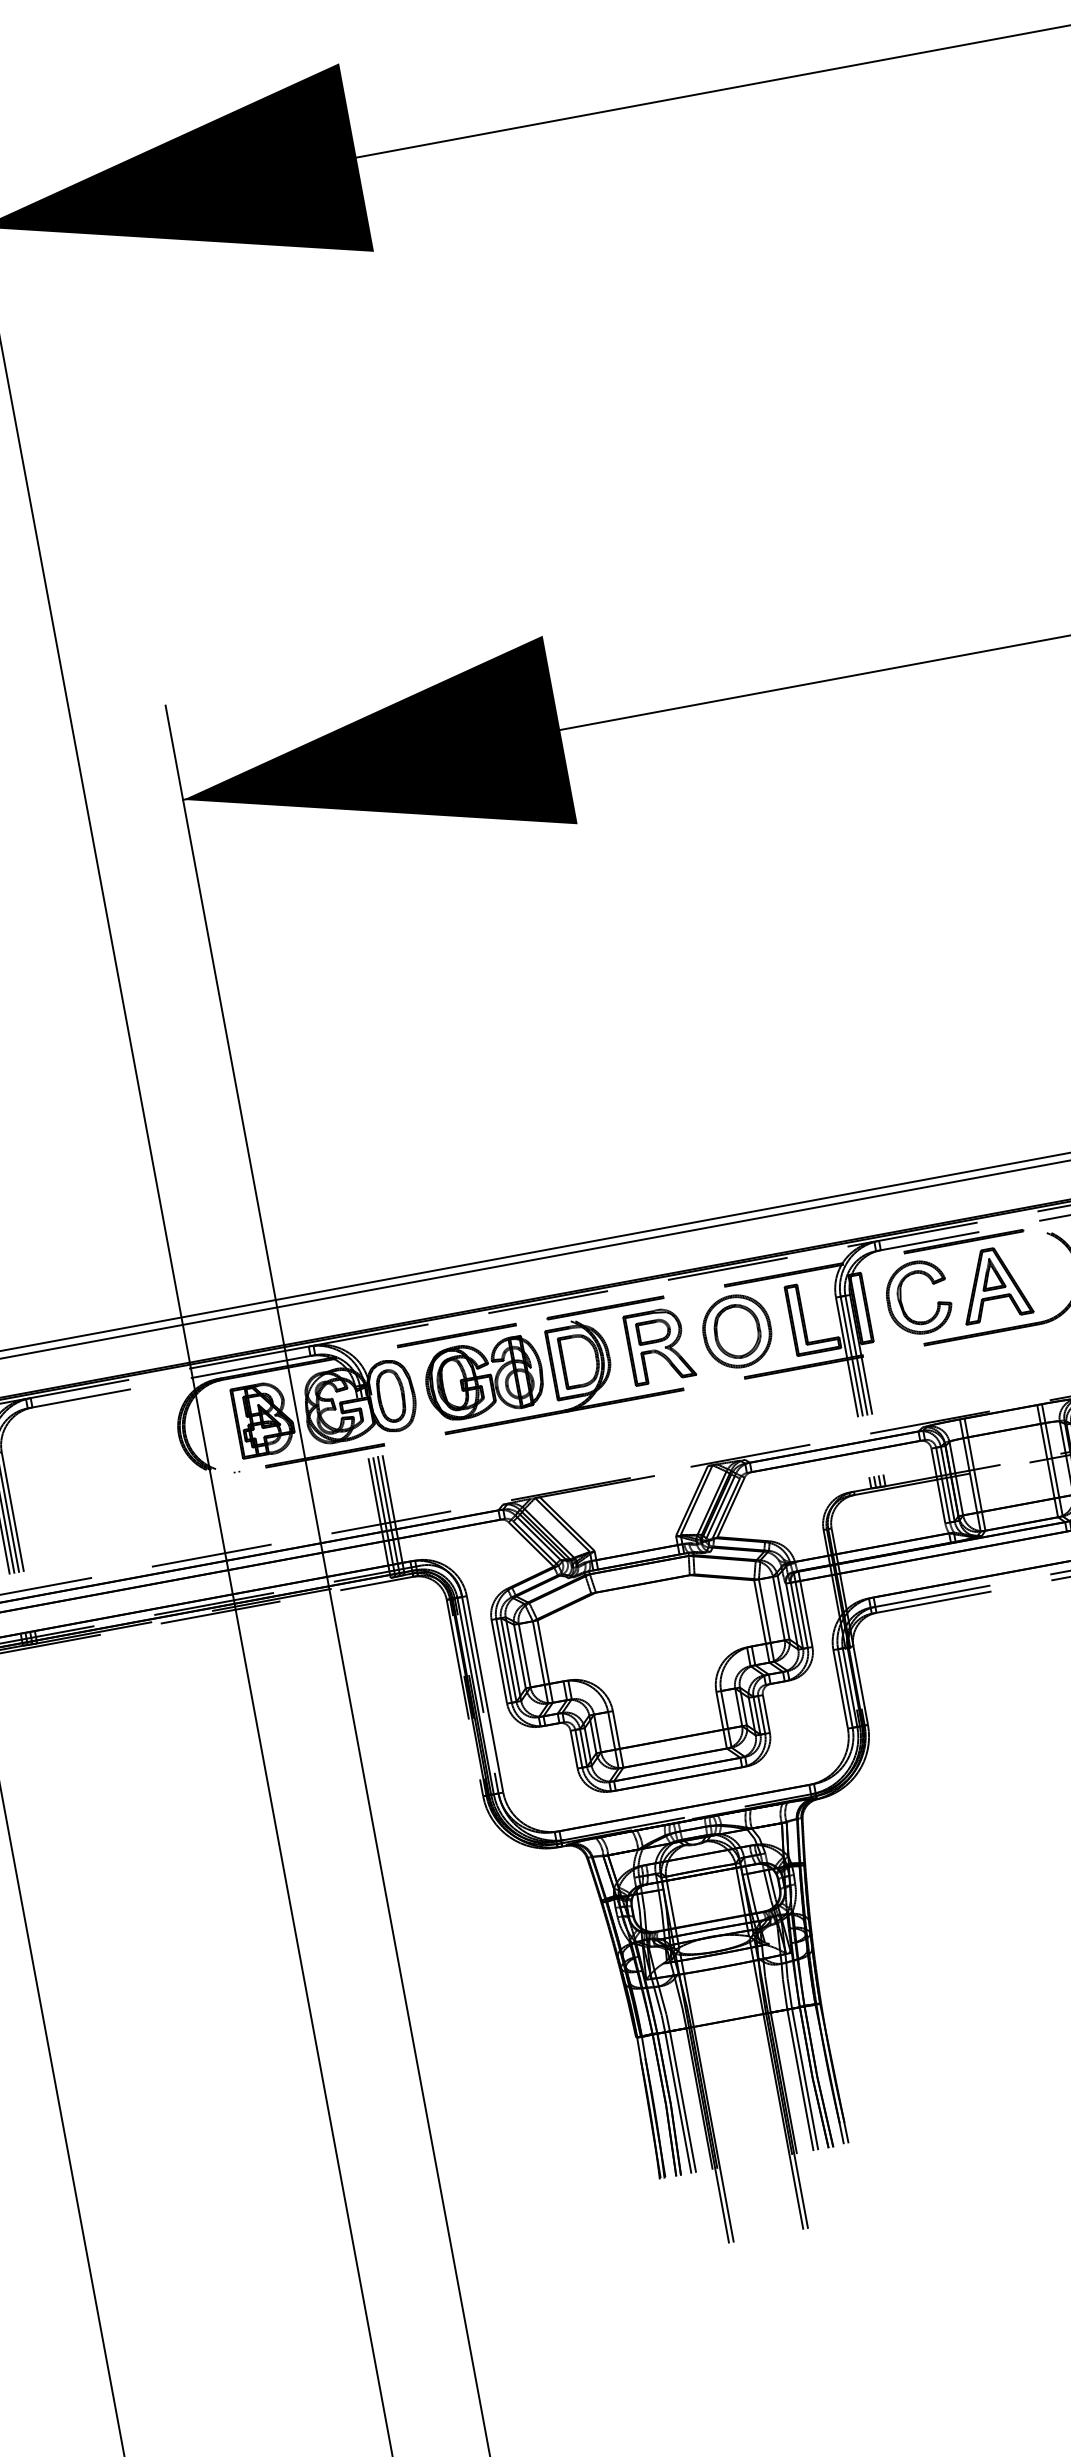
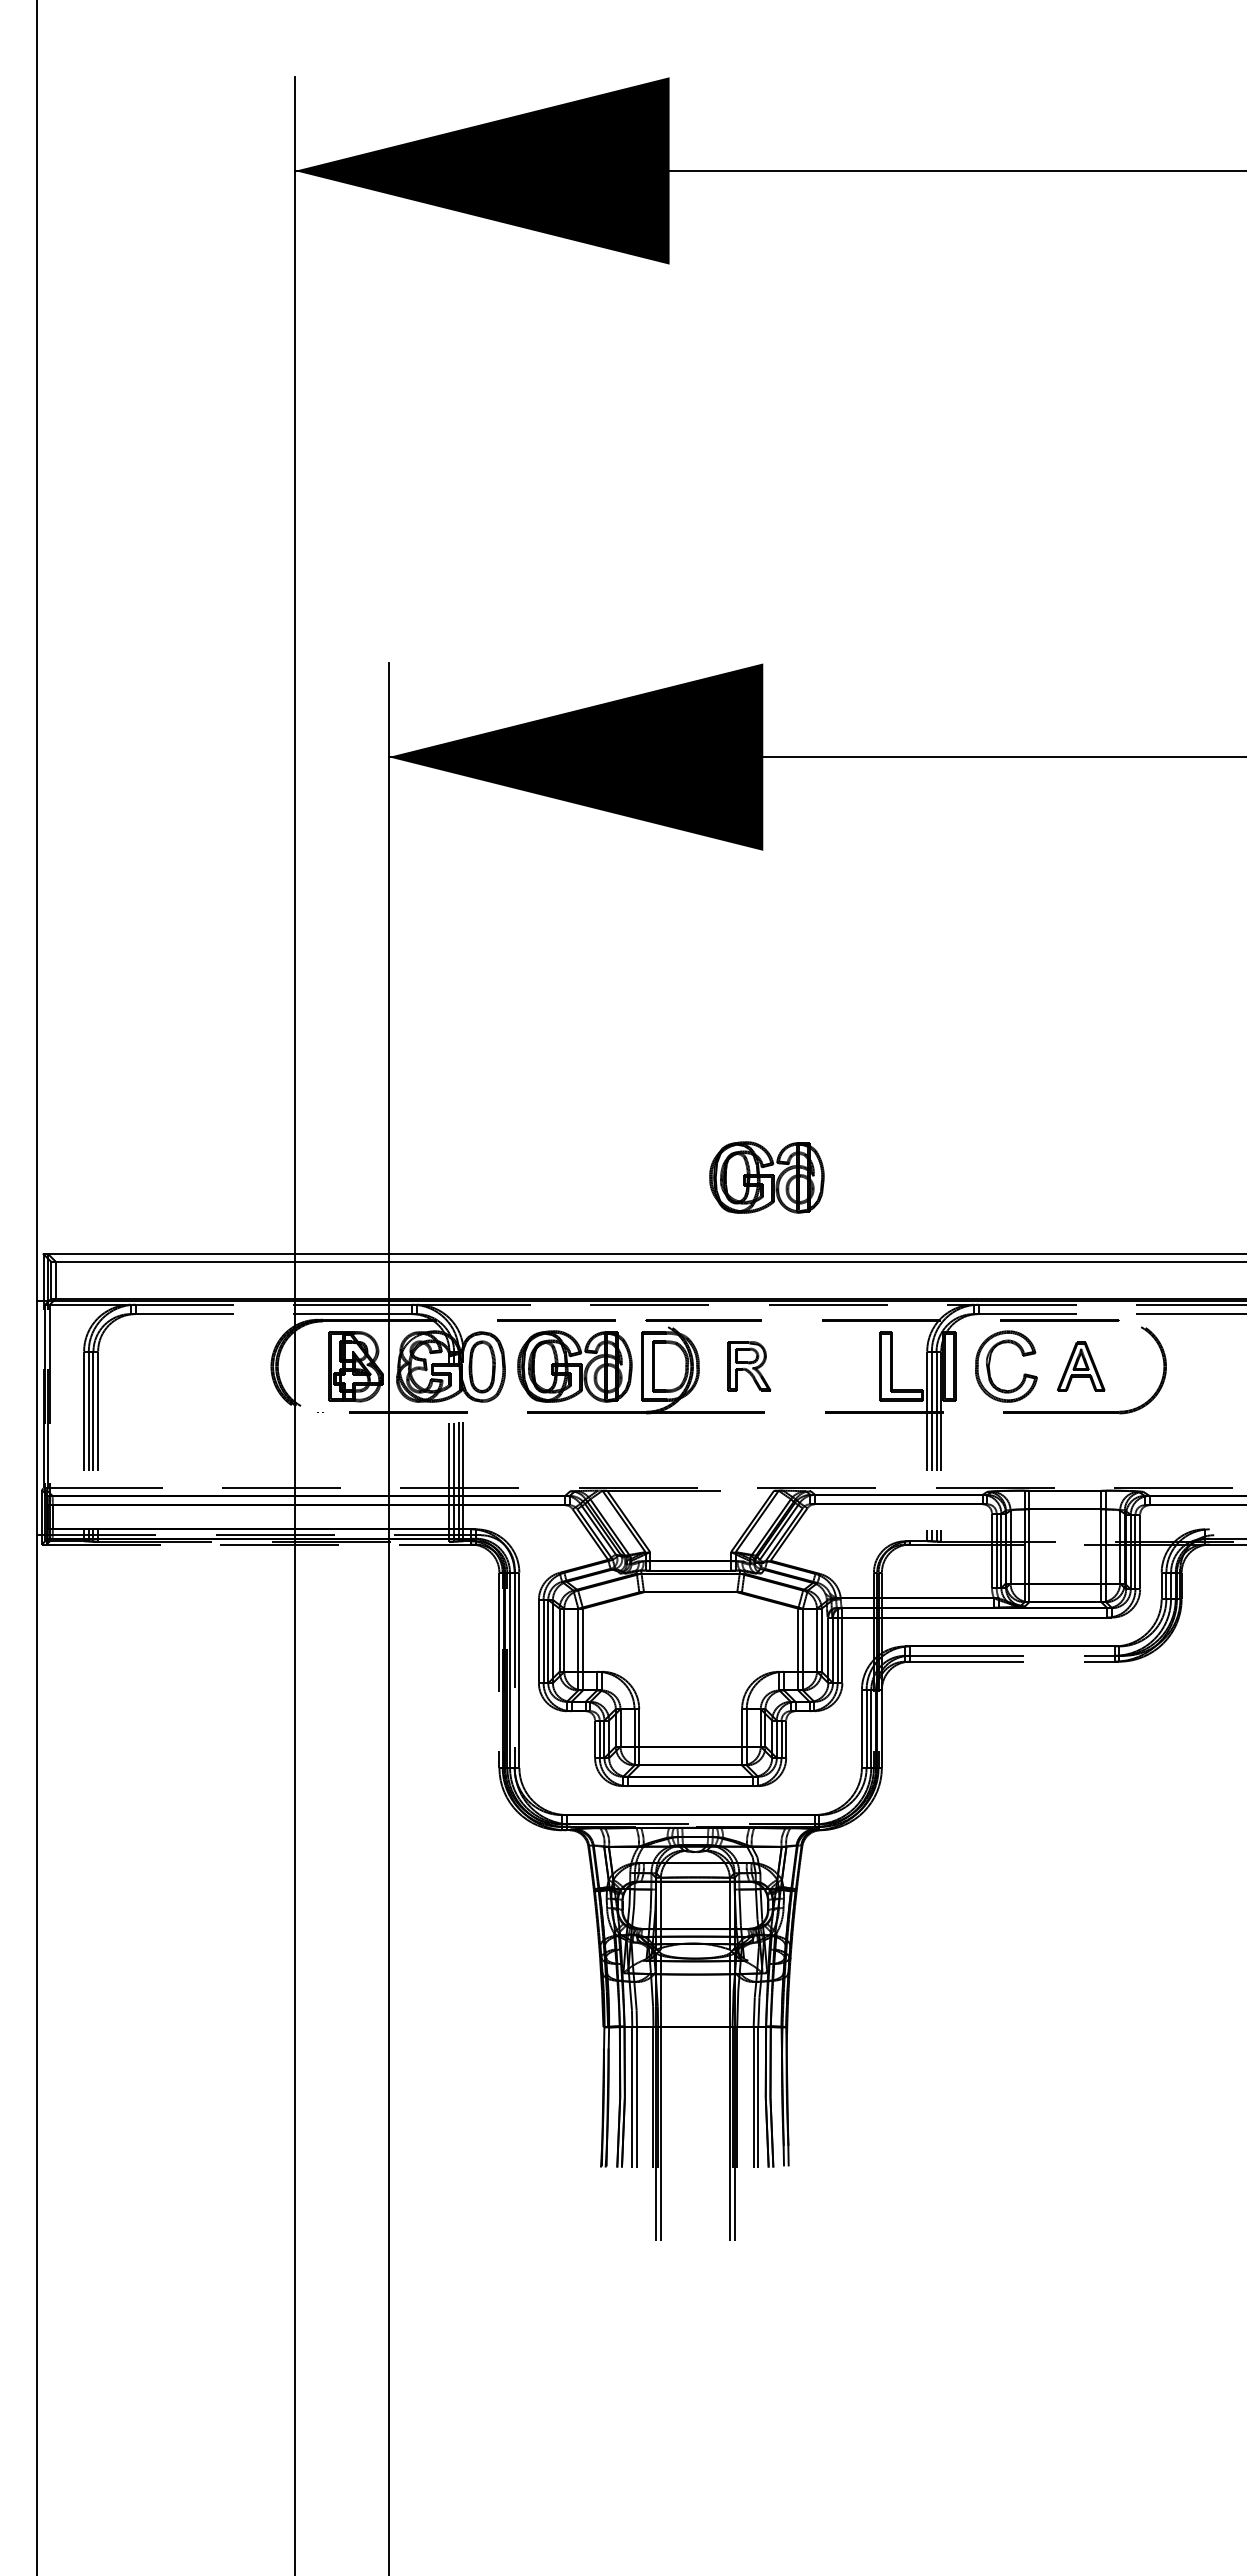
part: (641, 1152) -> (766, 1177), added
part: (993, 1283) -> (1080, 1366), size x0.7
part: (737, 1331) -> (826, 1366), removed
part: (659, 1344) -> (749, 1365), size x0.7

